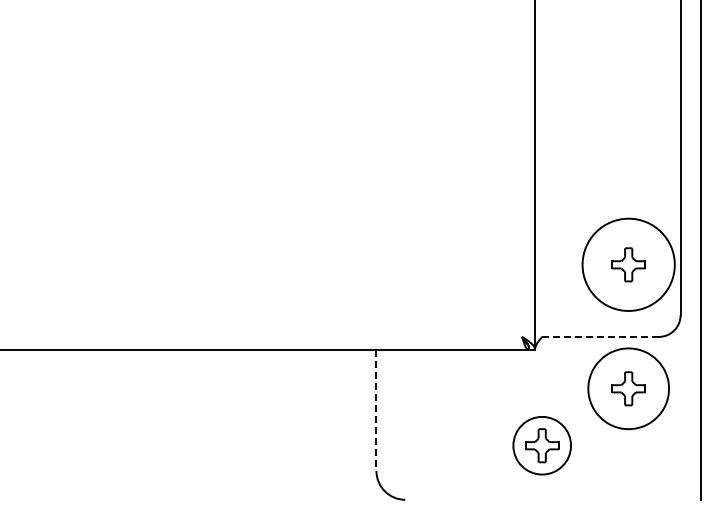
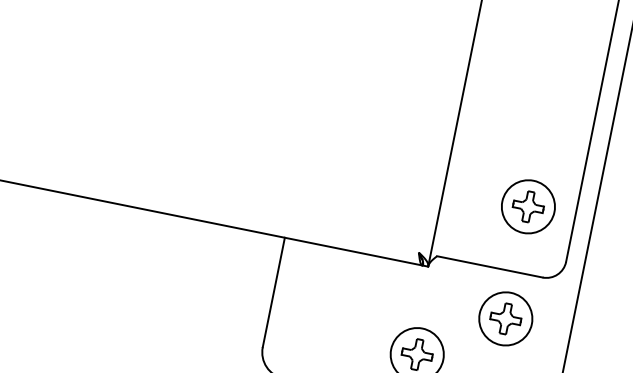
circle: (628, 264) -> (528, 206), size x0.62
line: (600, 336) -> (489, 266), dashed -> solid
circle: (628, 388) -> (505, 318), size x0.71
line: (376, 410) -> (273, 292), dashed -> solid

